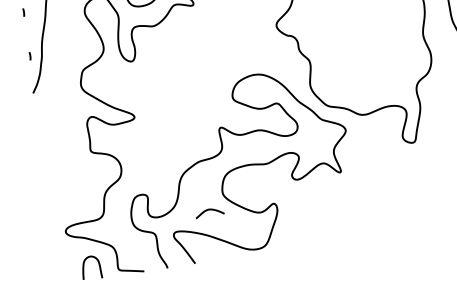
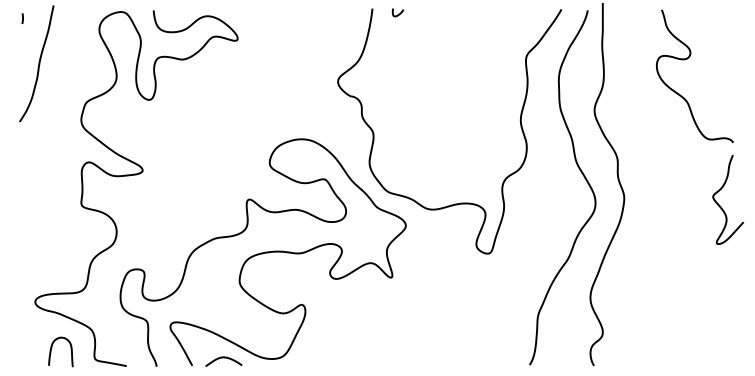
curve: (29, 56) -> (22, 74), removed
curve: (209, 210) -> (223, 358), moved

